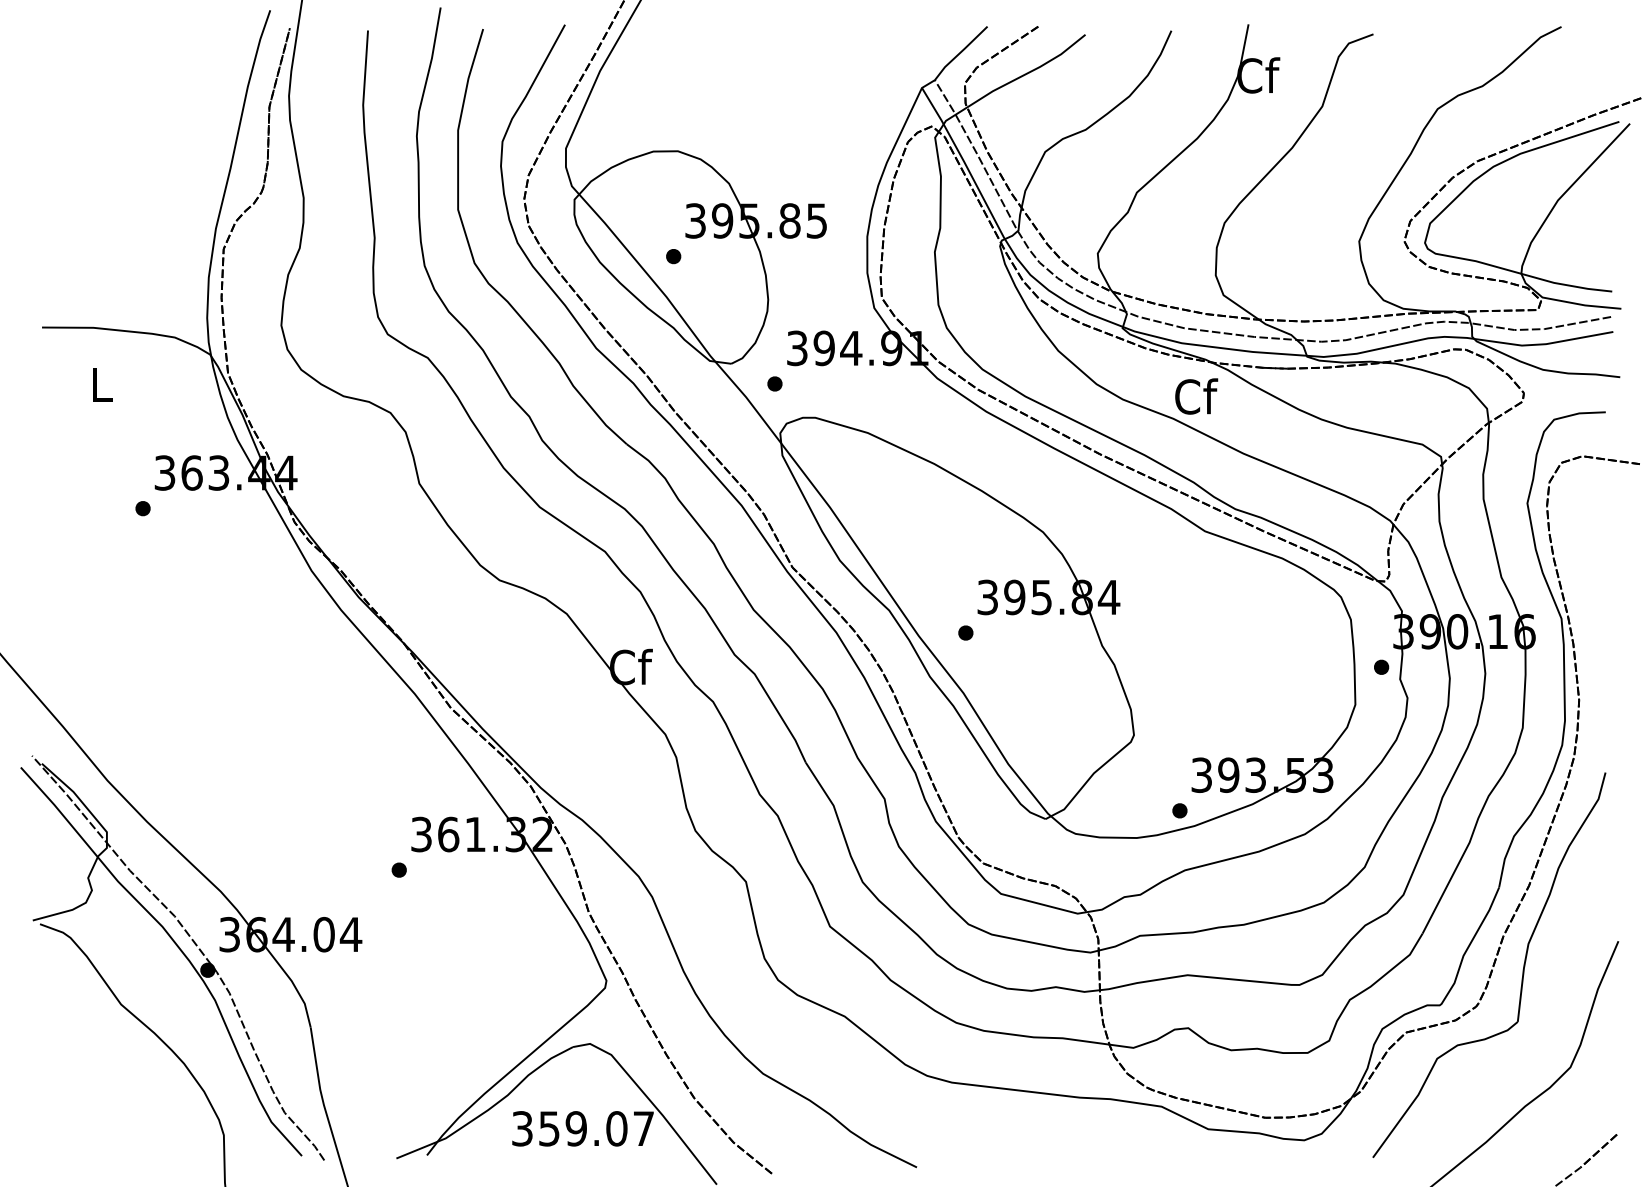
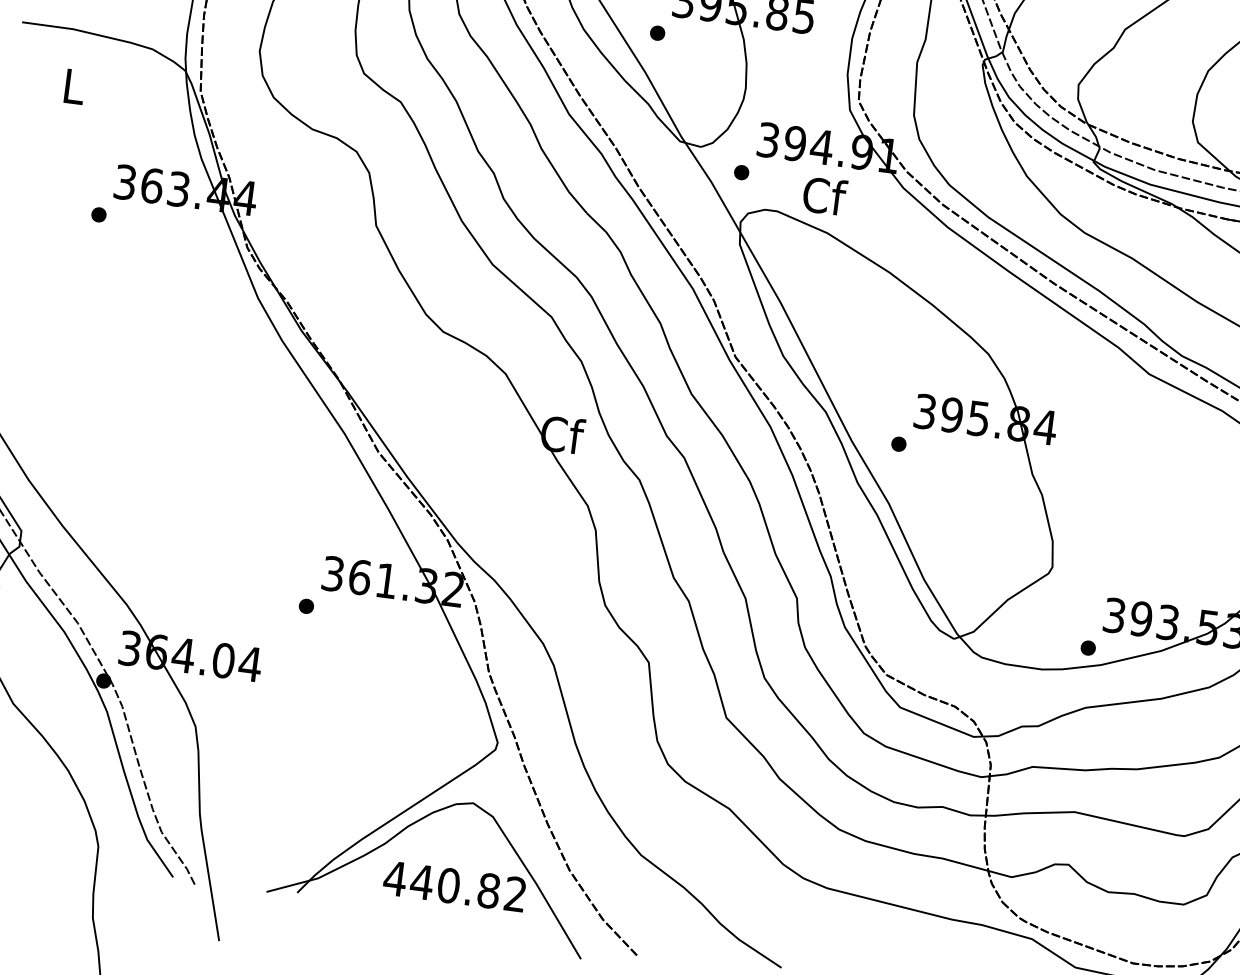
text: (1196, 396) -> (824, 196), moved
text: (582, 1128) -> (454, 886), 359.07 -> 440.82

